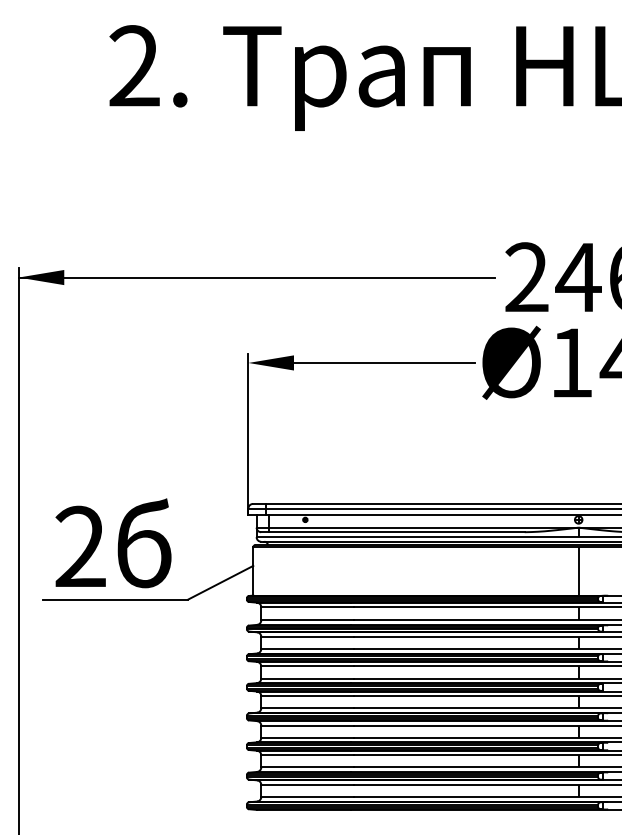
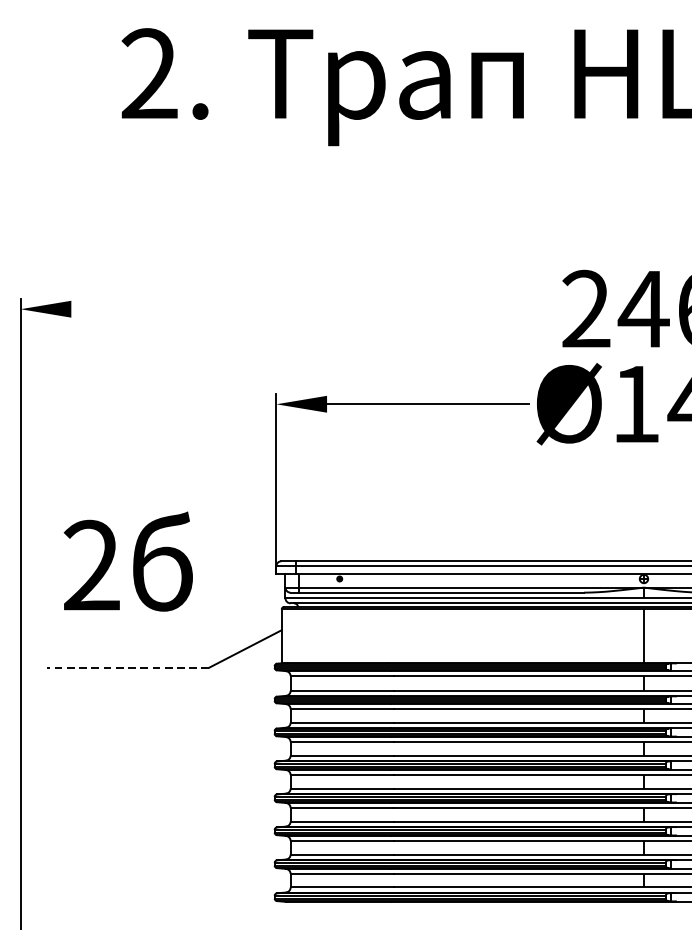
line: (256, 277) -> (285, 309), removed
text: (113, 543) -> (128, 561), moved
line: (115, 599) -> (128, 667), solid -> dashed

